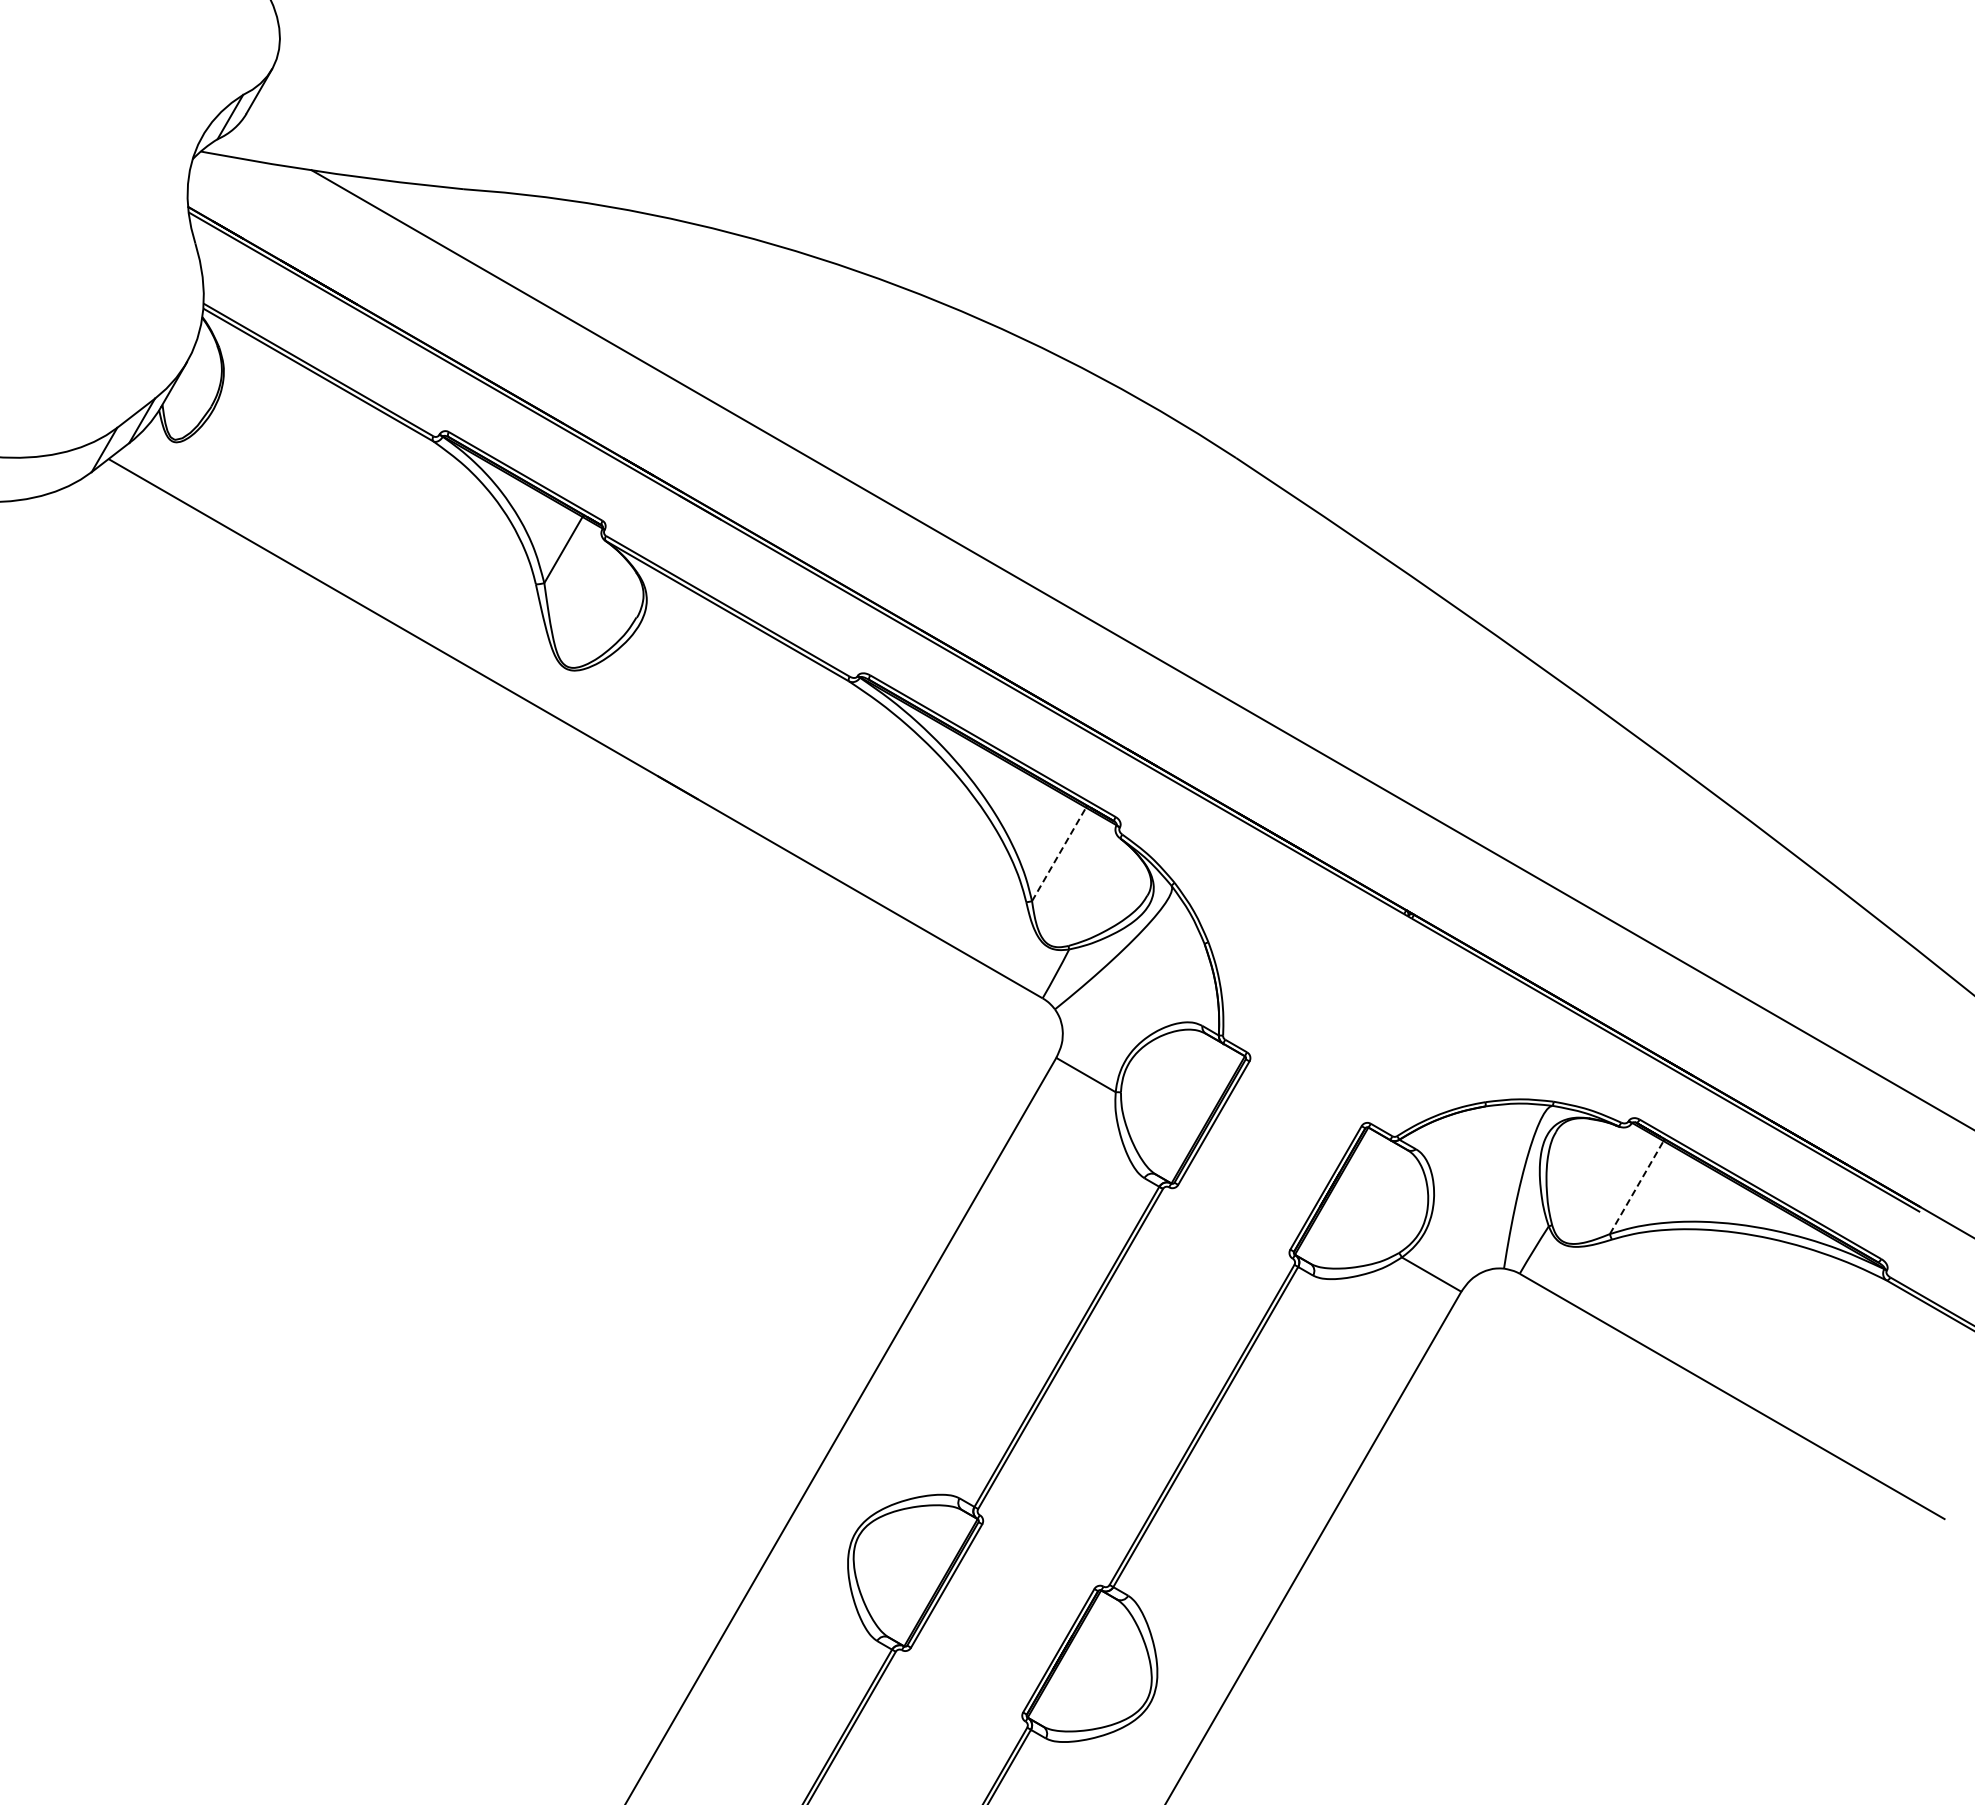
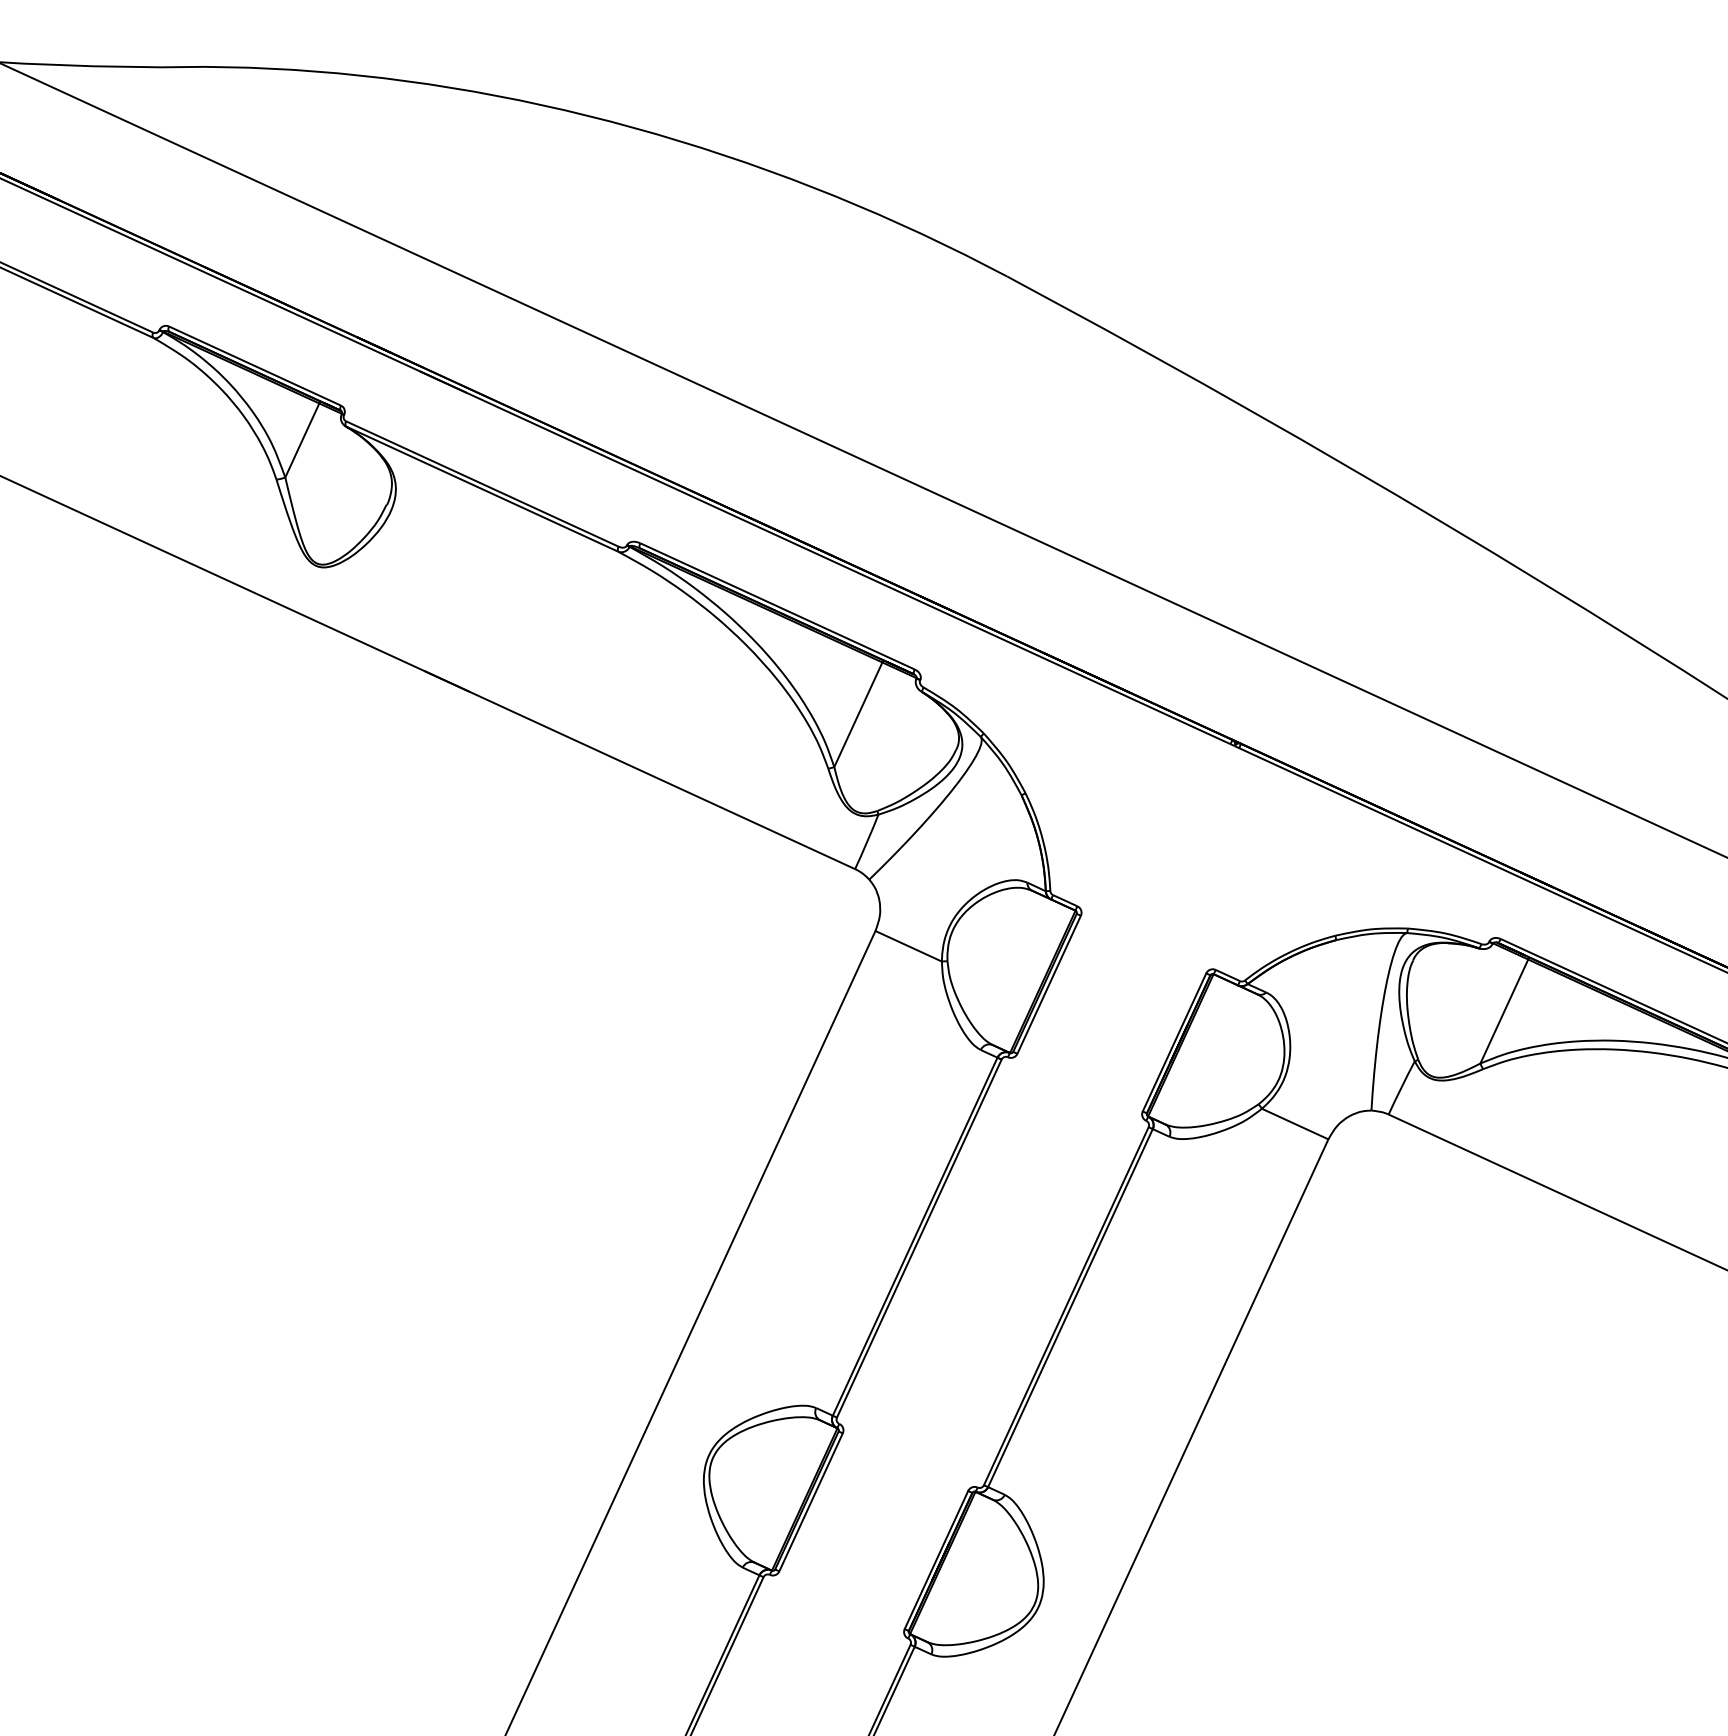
line: (1059, 854) -> (858, 714), dashed -> solid
line: (1636, 1187) -> (1504, 1011), dashed -> solid

